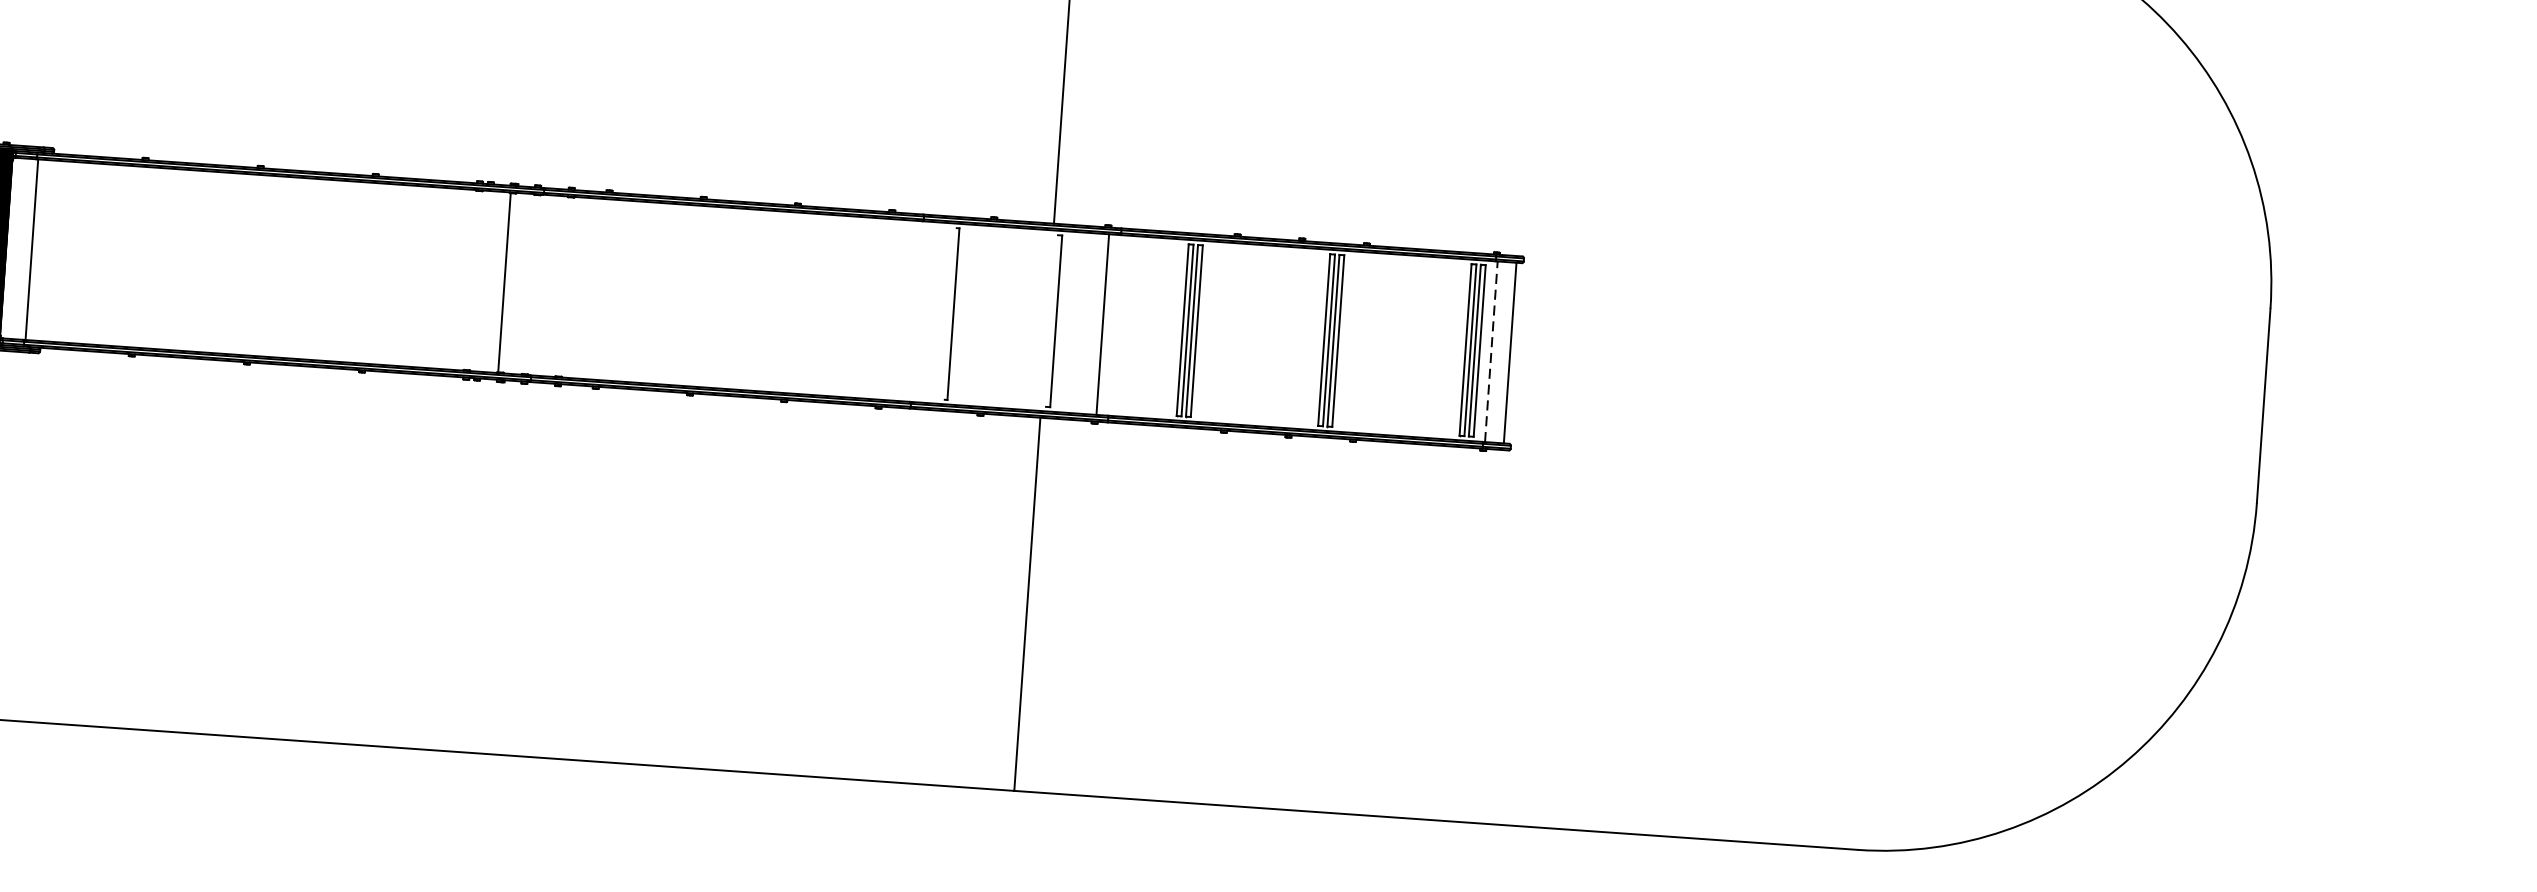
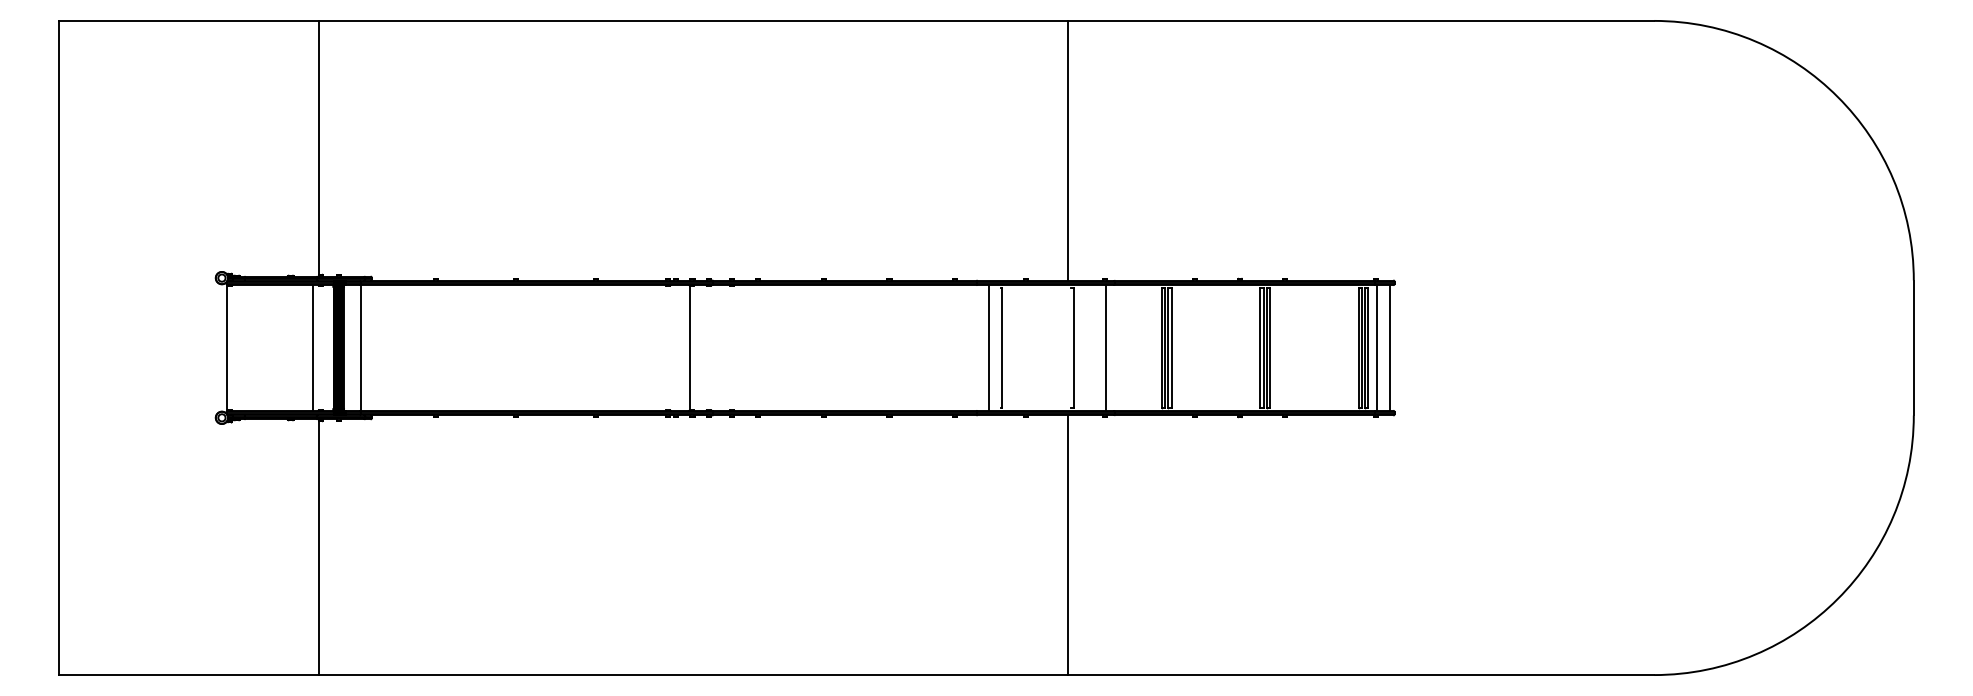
line: (934, 312) -> (989, 347), added
line: (1491, 352) -> (1376, 348), dashed -> solid

